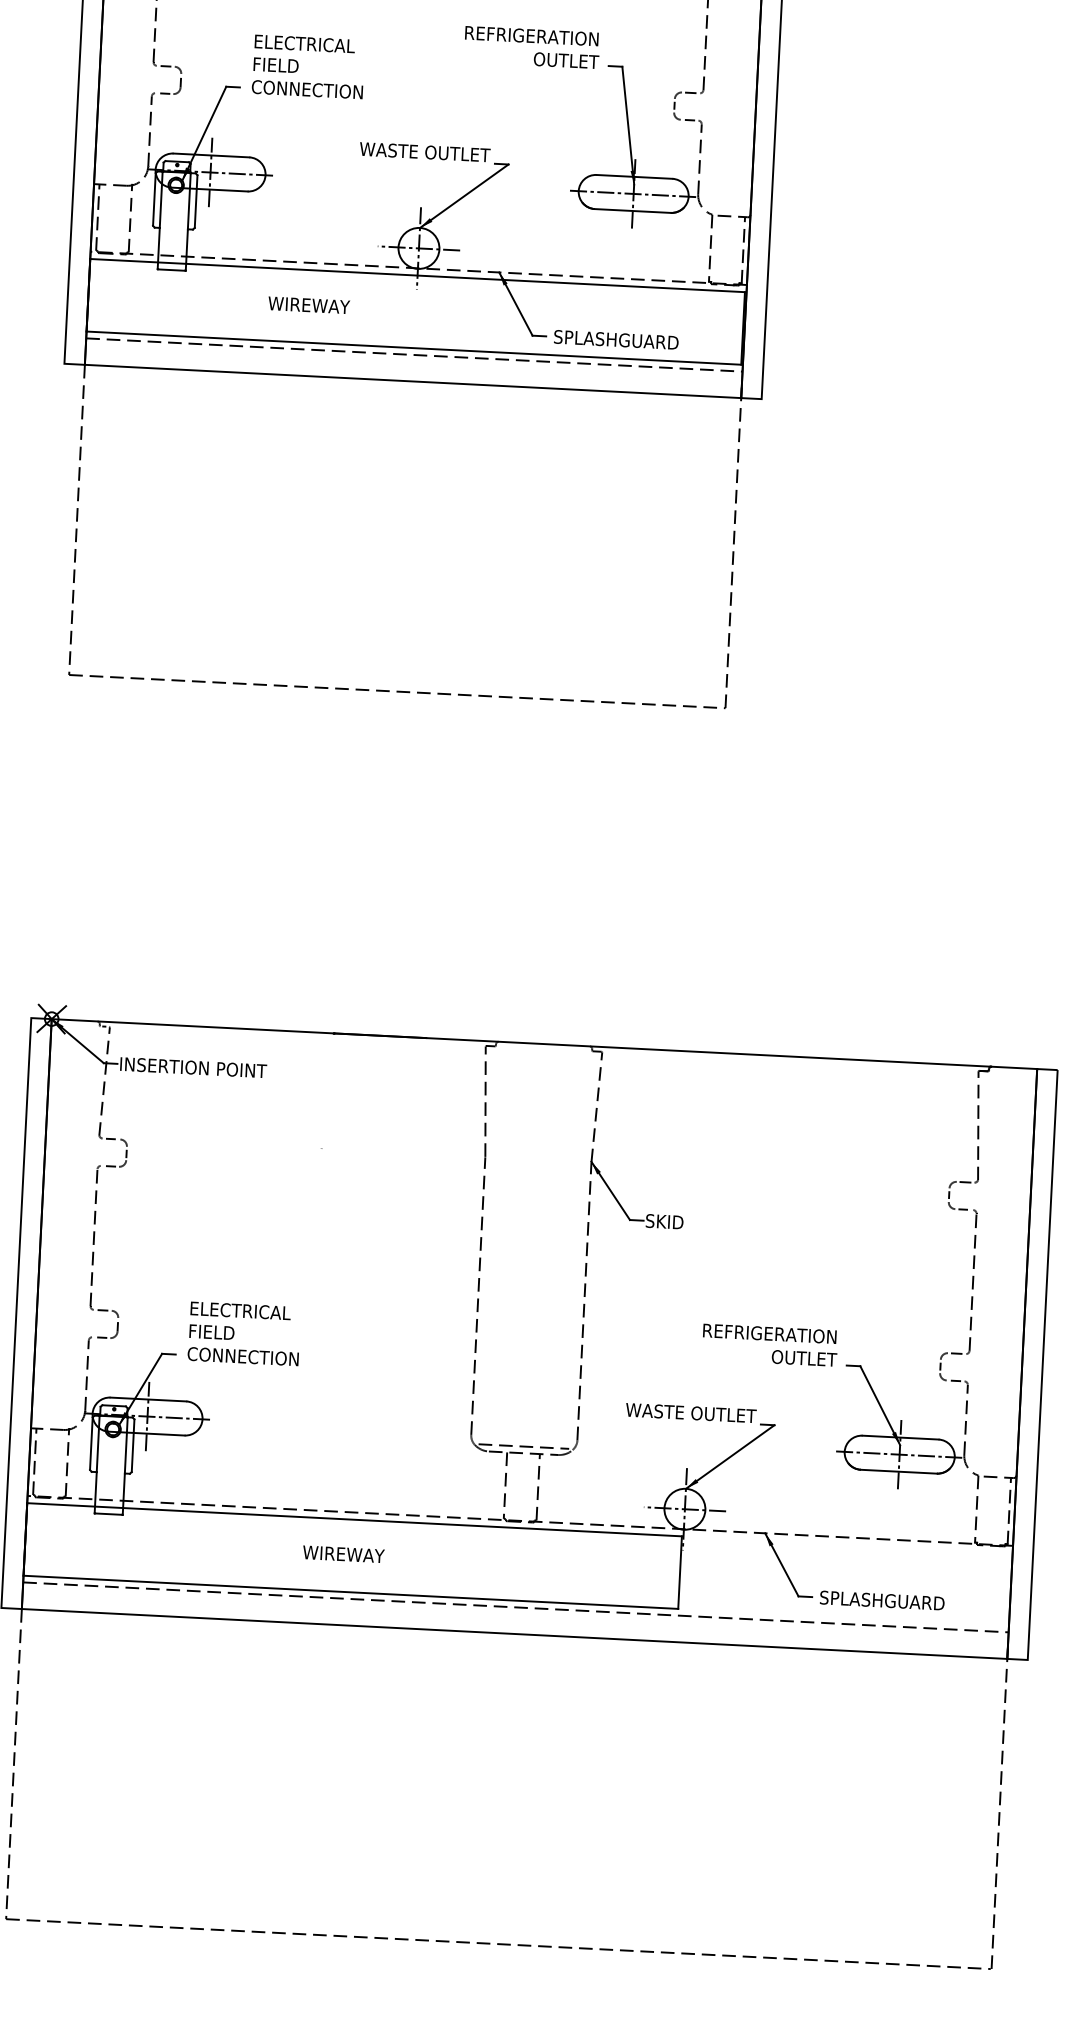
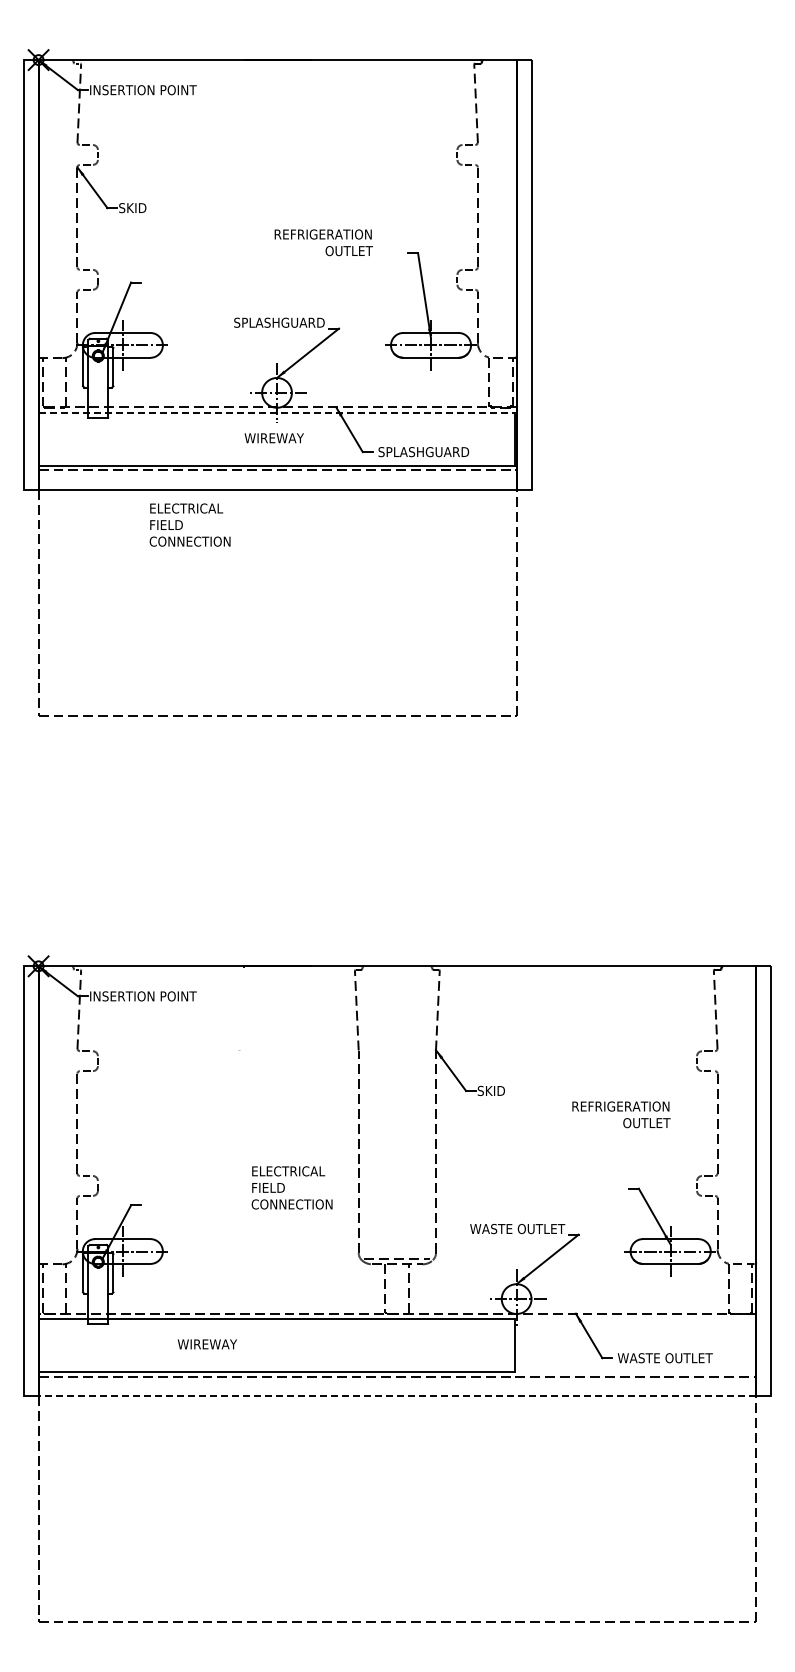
text: (531, 47) -> (323, 242), moved
text: (307, 66) -> (189, 524), moved
text: (424, 151) -> (277, 322), WASTE OUTLET -> SPLASHGUARD
line: (418, 275) -> (277, 412), solid -> dashed
text: (307, 305) -> (273, 438), moved
text: (243, 1333) -> (291, 1187), moved
text: (770, 1344) -> (621, 1114), moved
text: (342, 1554) -> (206, 1344), moved
text: (883, 1601) -> (664, 1358), SPLASHGUARD -> WASTE OUTLET
line: (514, 1633) -> (397, 1395), solid -> dashed

